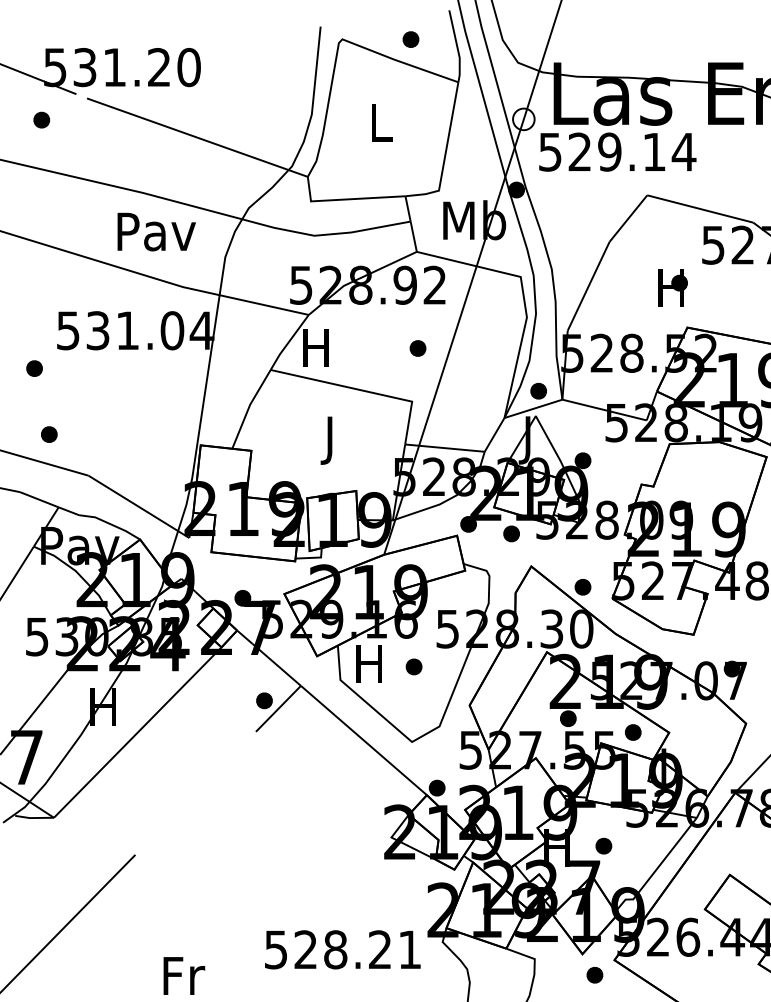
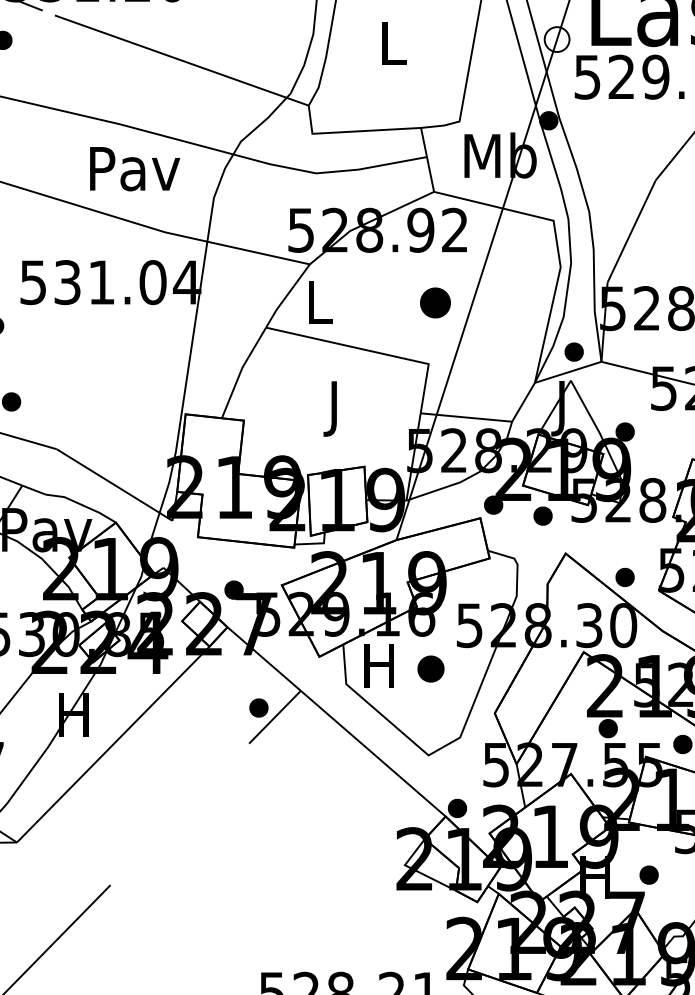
text: (315, 347) -> (317, 301), H -> L
part: (417, 348) -> (434, 302), size x1.6
part: (413, 666) -> (430, 668), size x1.4

